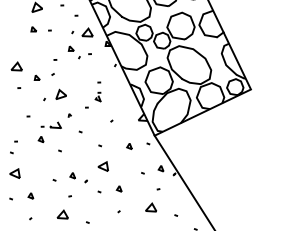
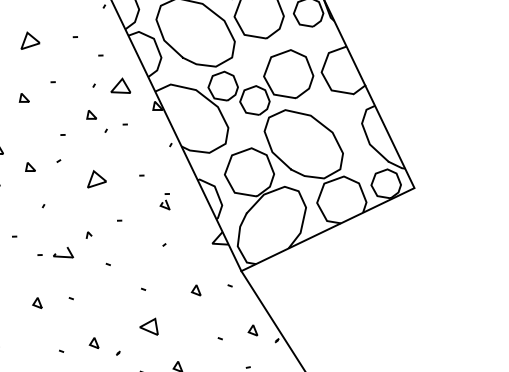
part: (33, 29) -> (23, 98), moved
line: (60, 92) -> (95, 175), moved
part: (97, 96) -> (163, 200), moved
part: (40, 139) -> (36, 303), moved

